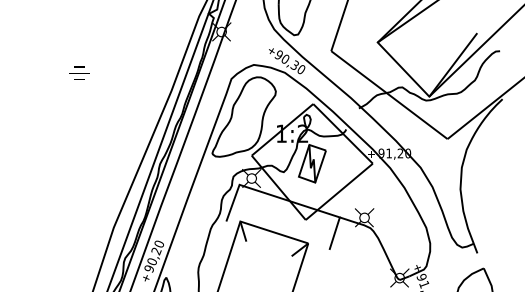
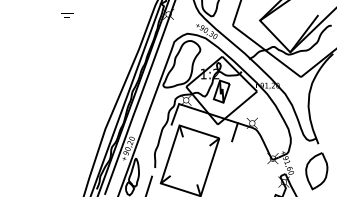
part: (79, 76) -> (67, 15), moved

